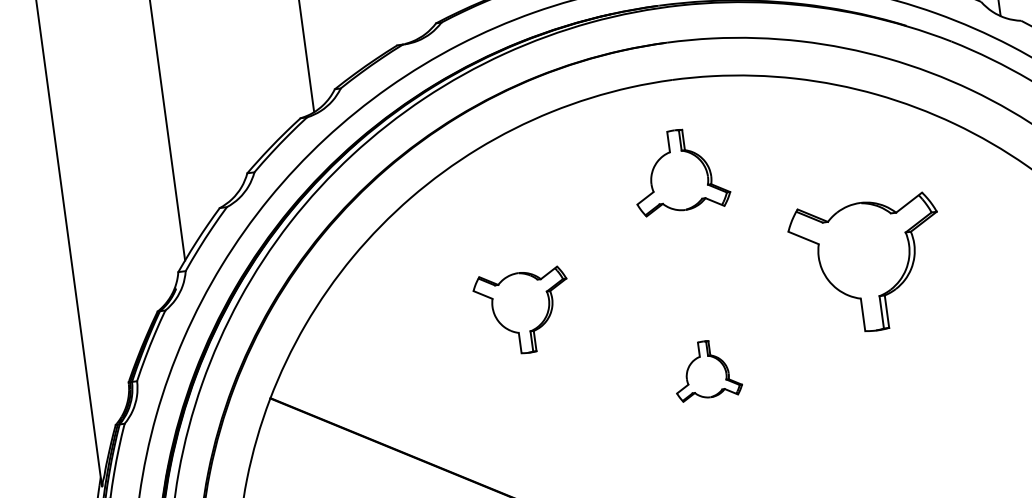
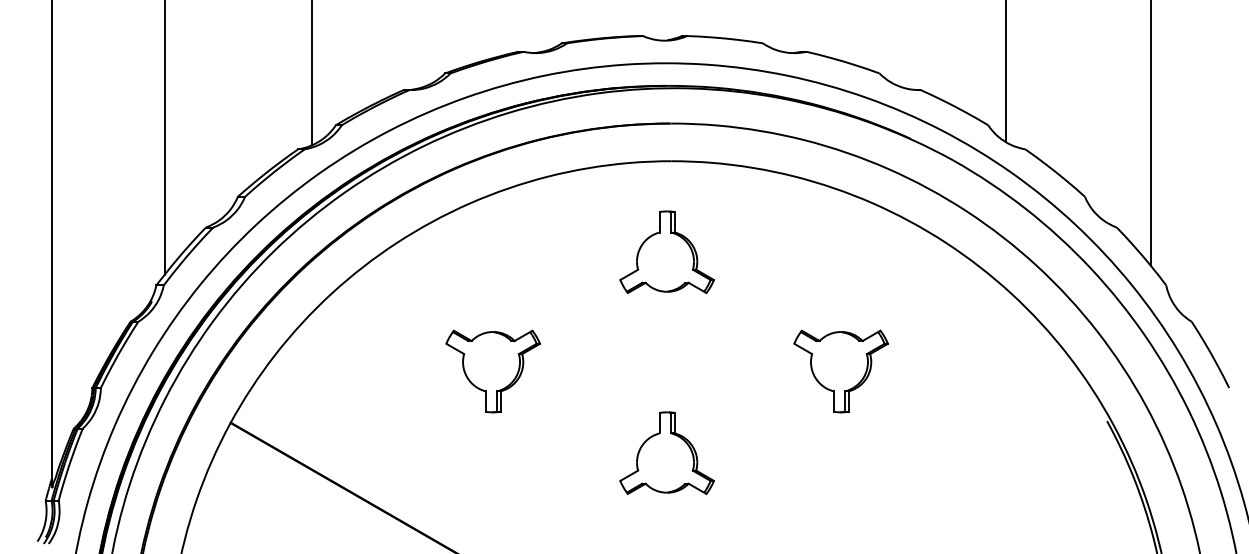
part: (867, 265) -> (840, 371), size x0.62
part: (706, 369) -> (666, 452), size x1.43

